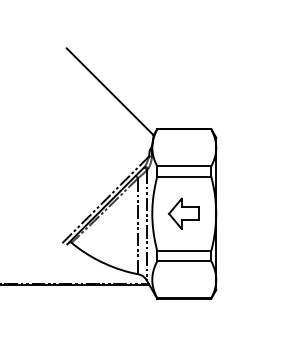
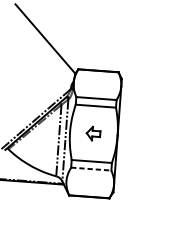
part: (183, 213) -> (93, 133), size x0.6
line: (184, 261) -> (91, 169), solid -> dashed

